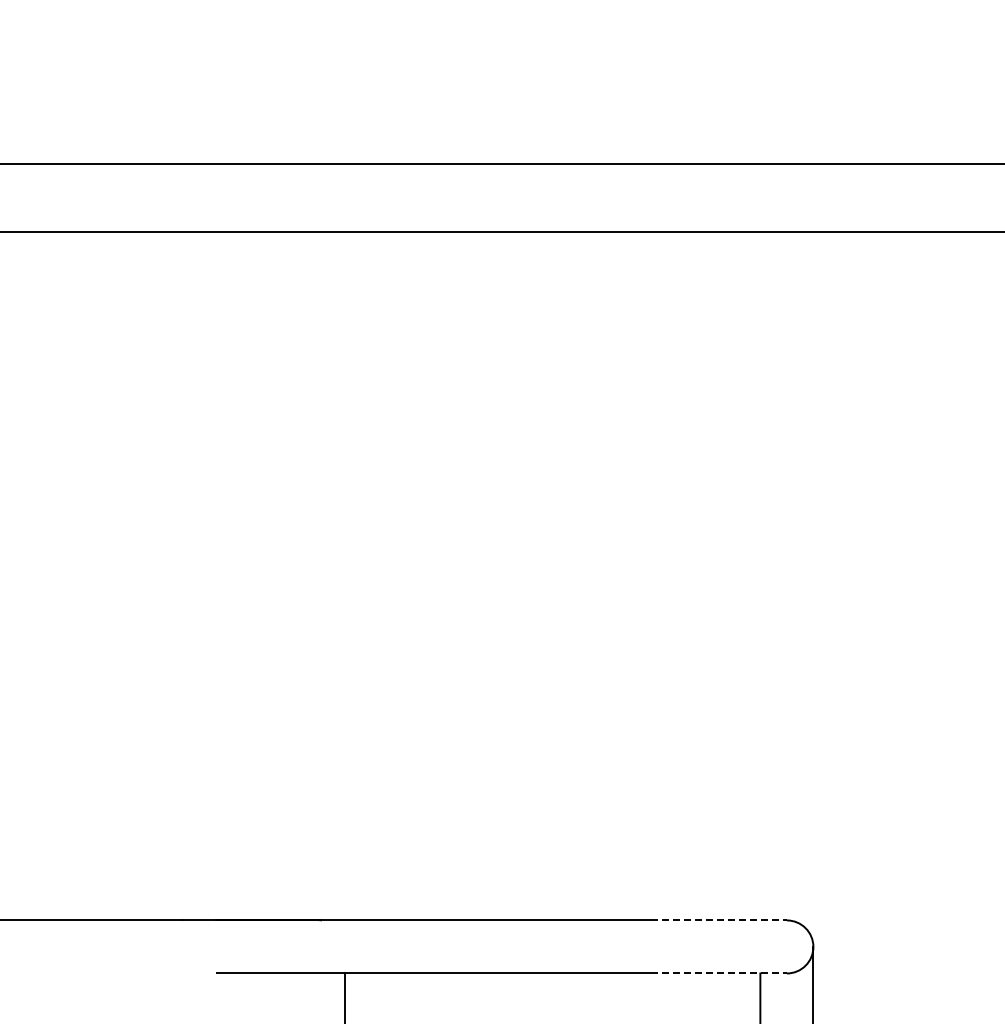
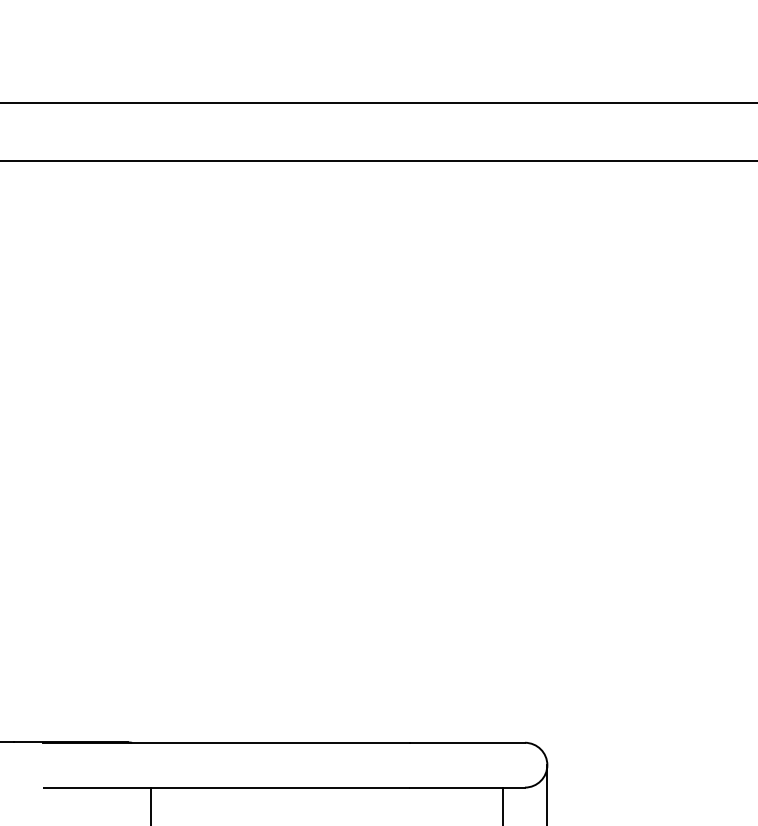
line: (719, 920) -> (468, 742), dashed -> solid
line: (719, 973) -> (468, 787), dashed -> solid

